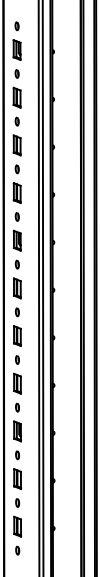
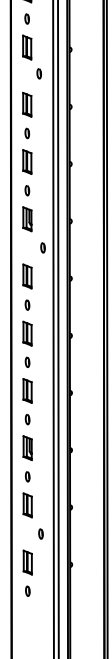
part: (16, 121) -> (38, 73), moved
part: (16, 264) -> (42, 247), moved
part: (17, 502) -> (40, 533), moved

